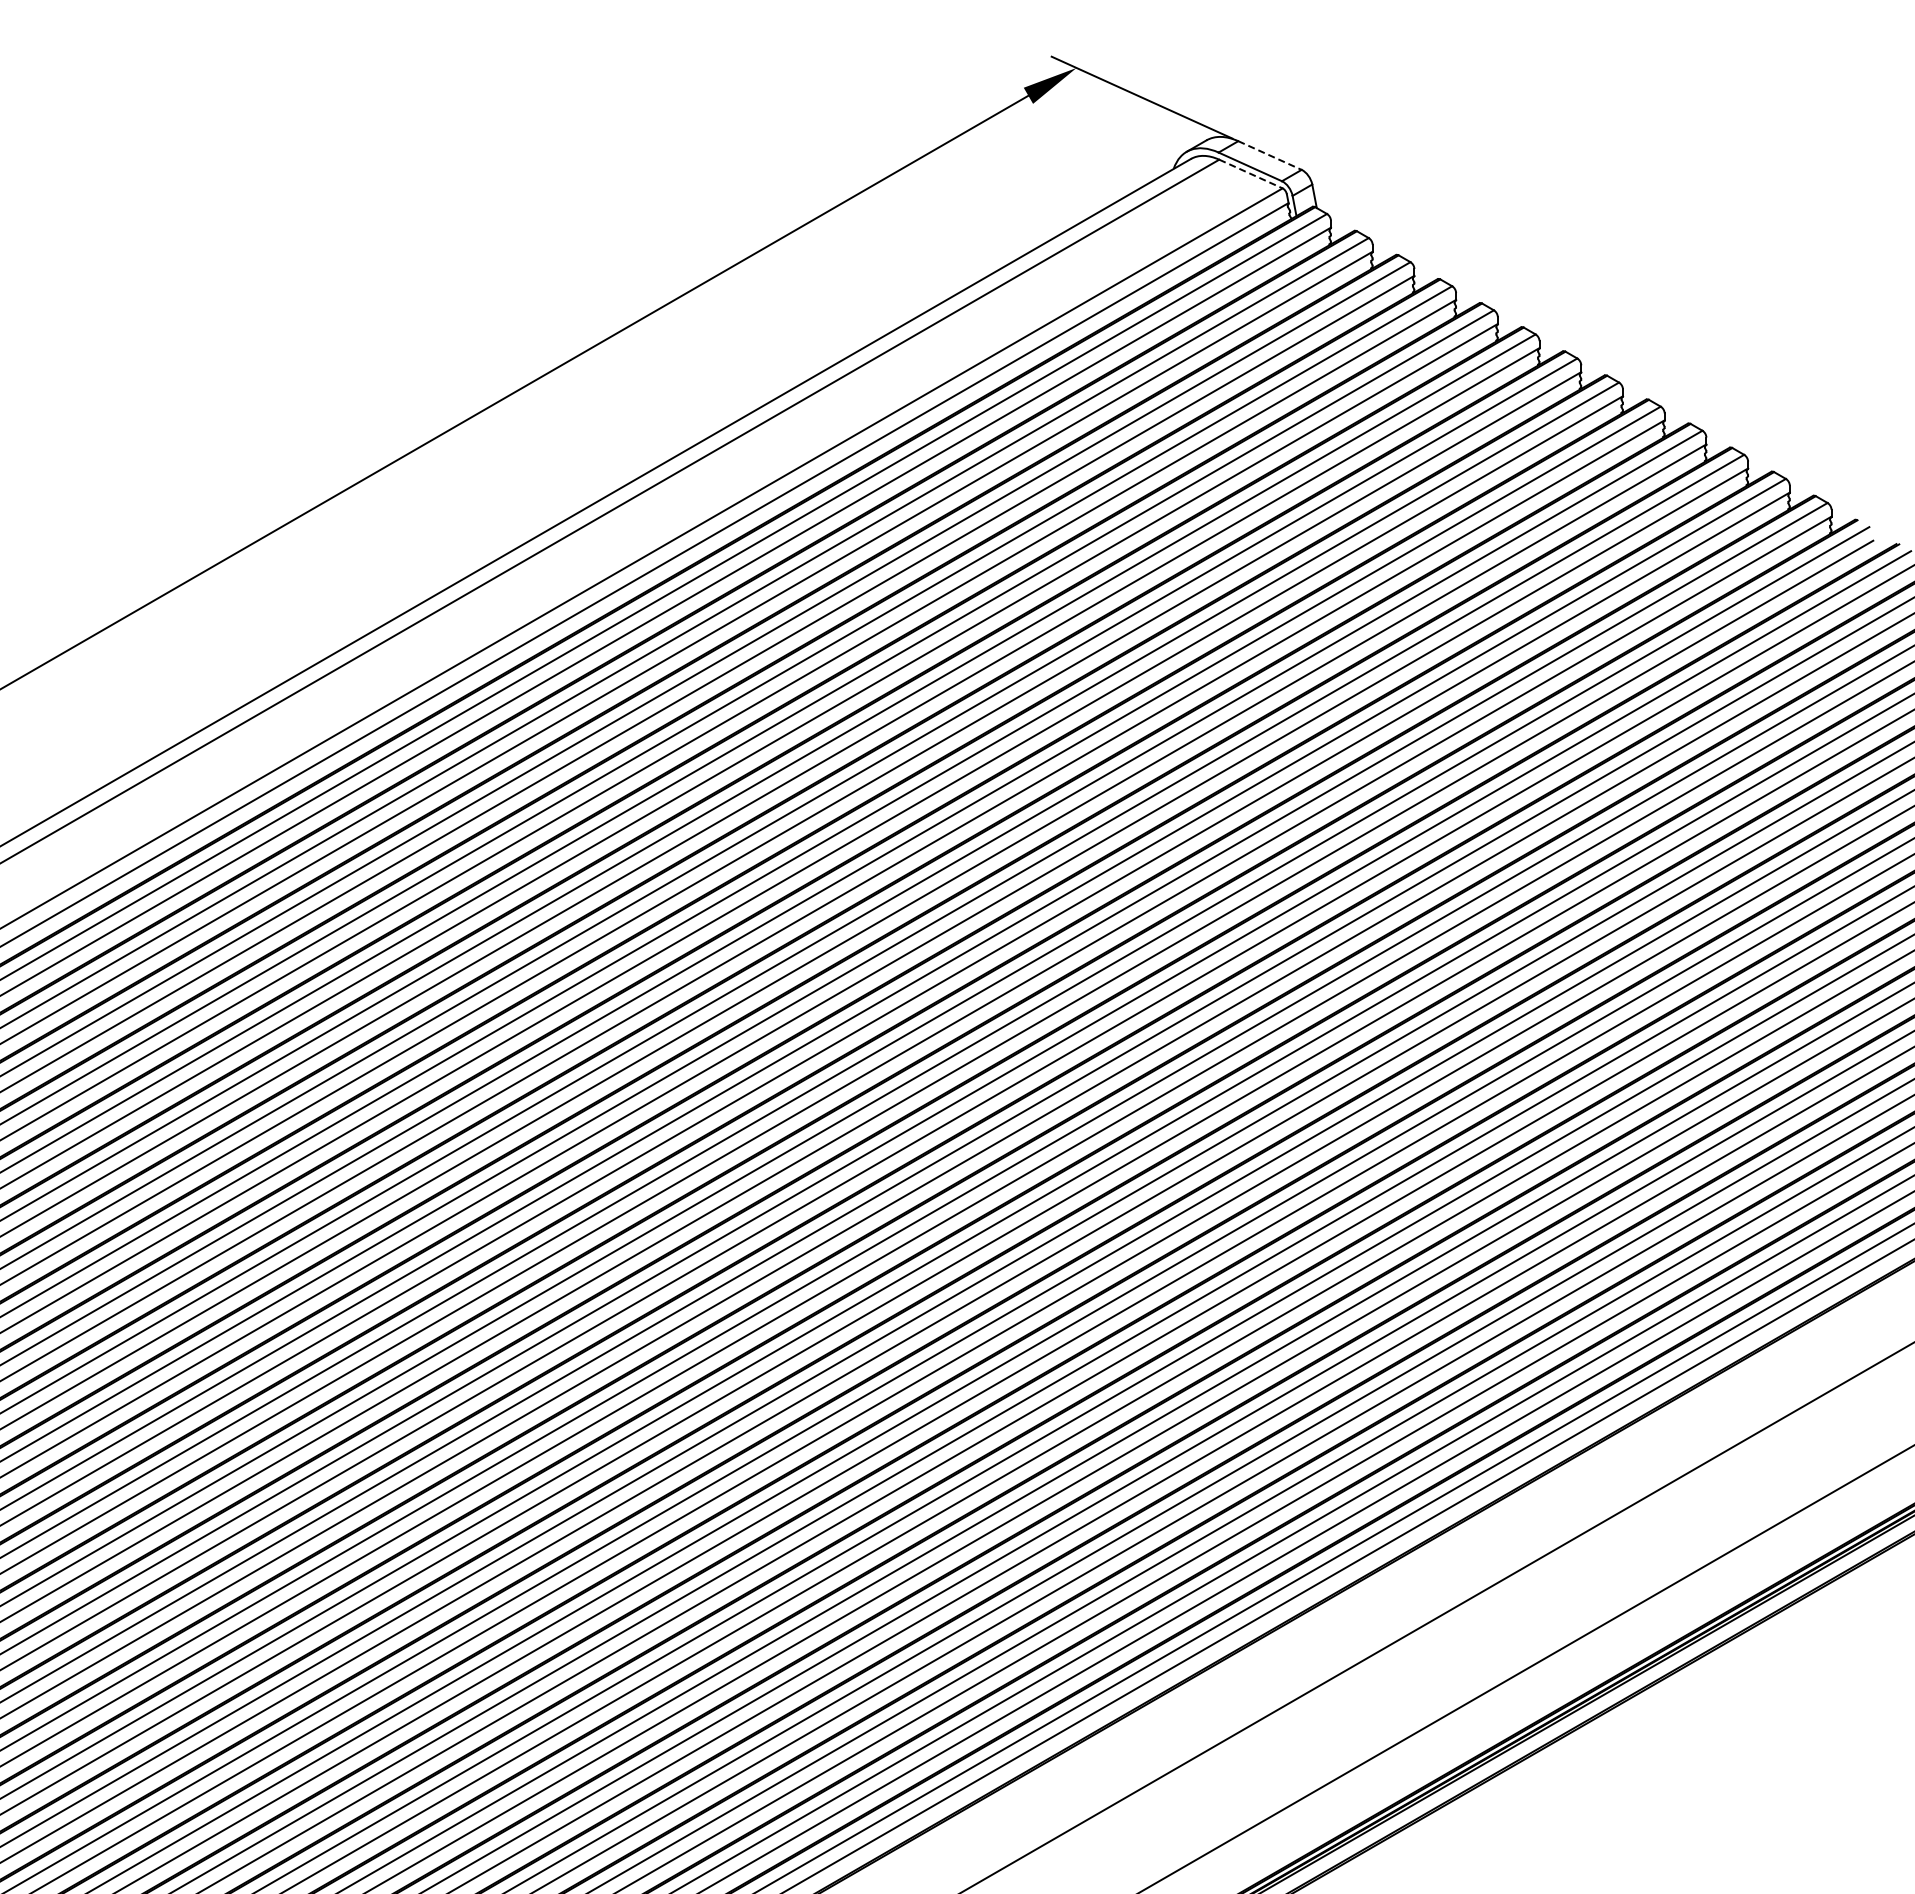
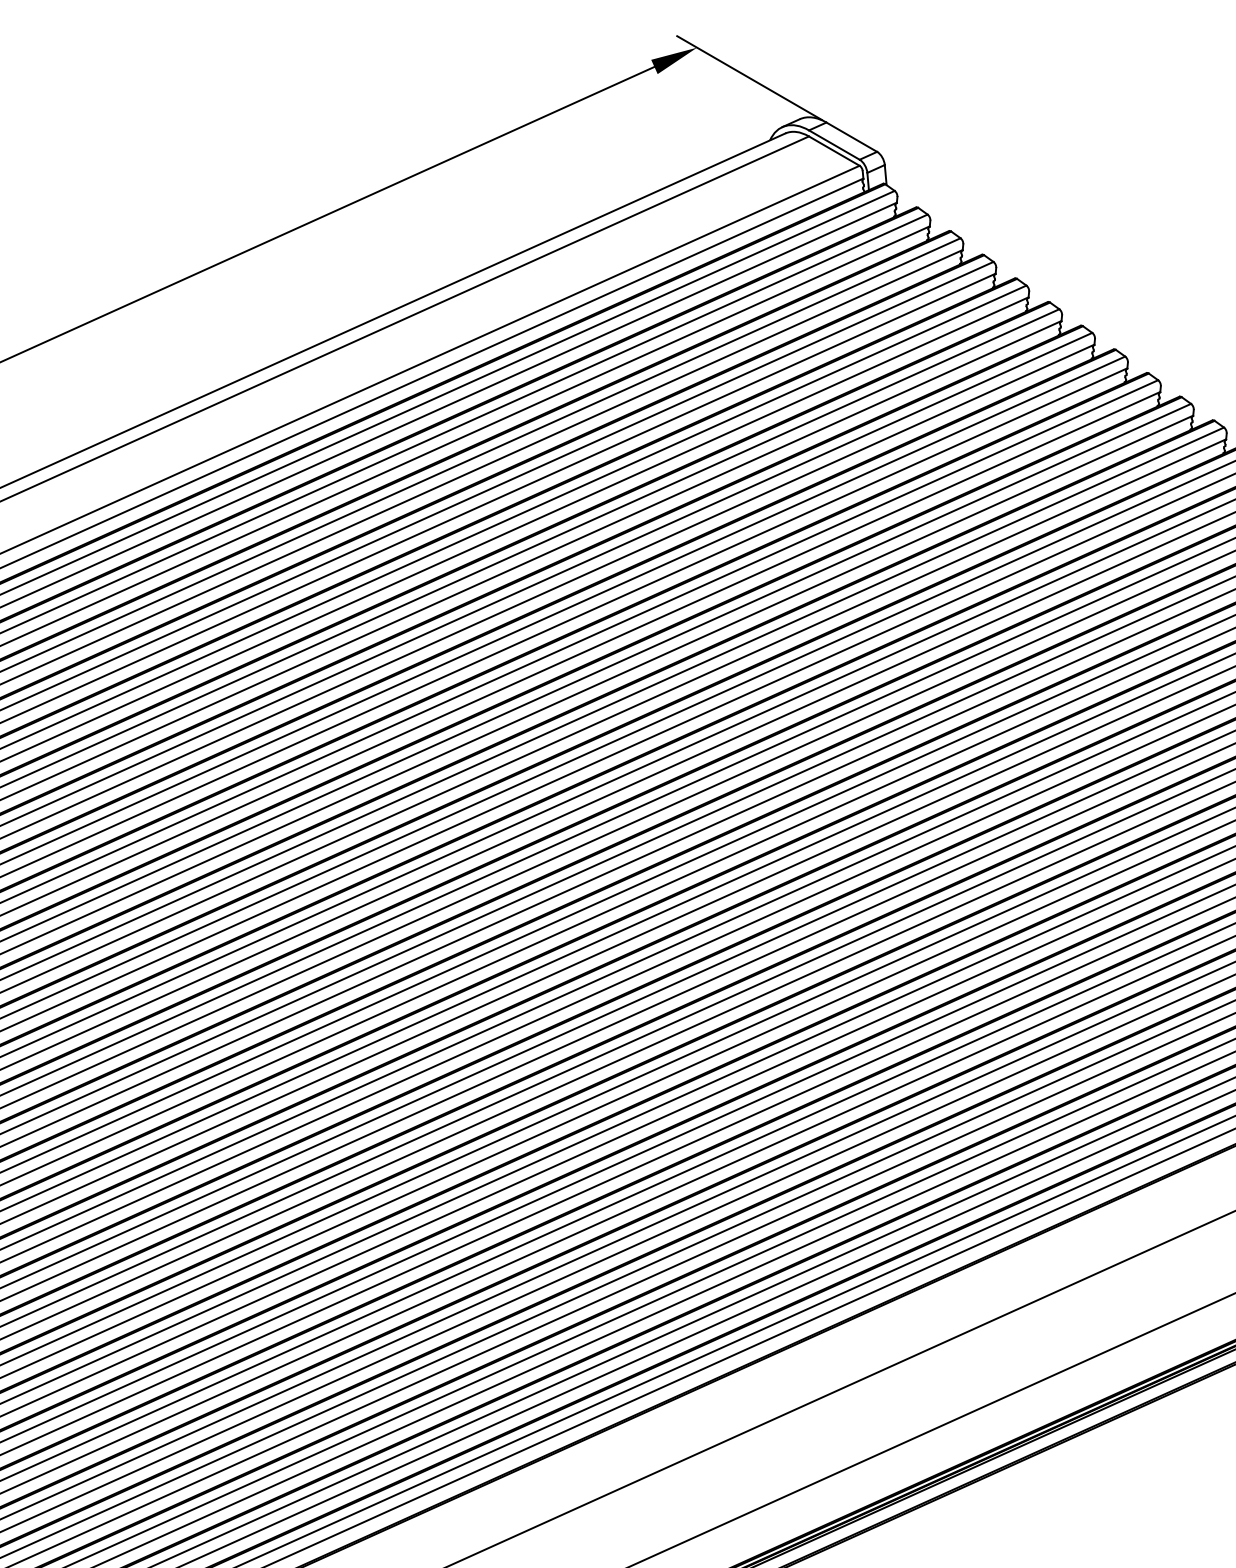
line: (1270, 155) -> (852, 137), dashed -> solid
line: (1250, 174) -> (833, 151), dashed -> solid

